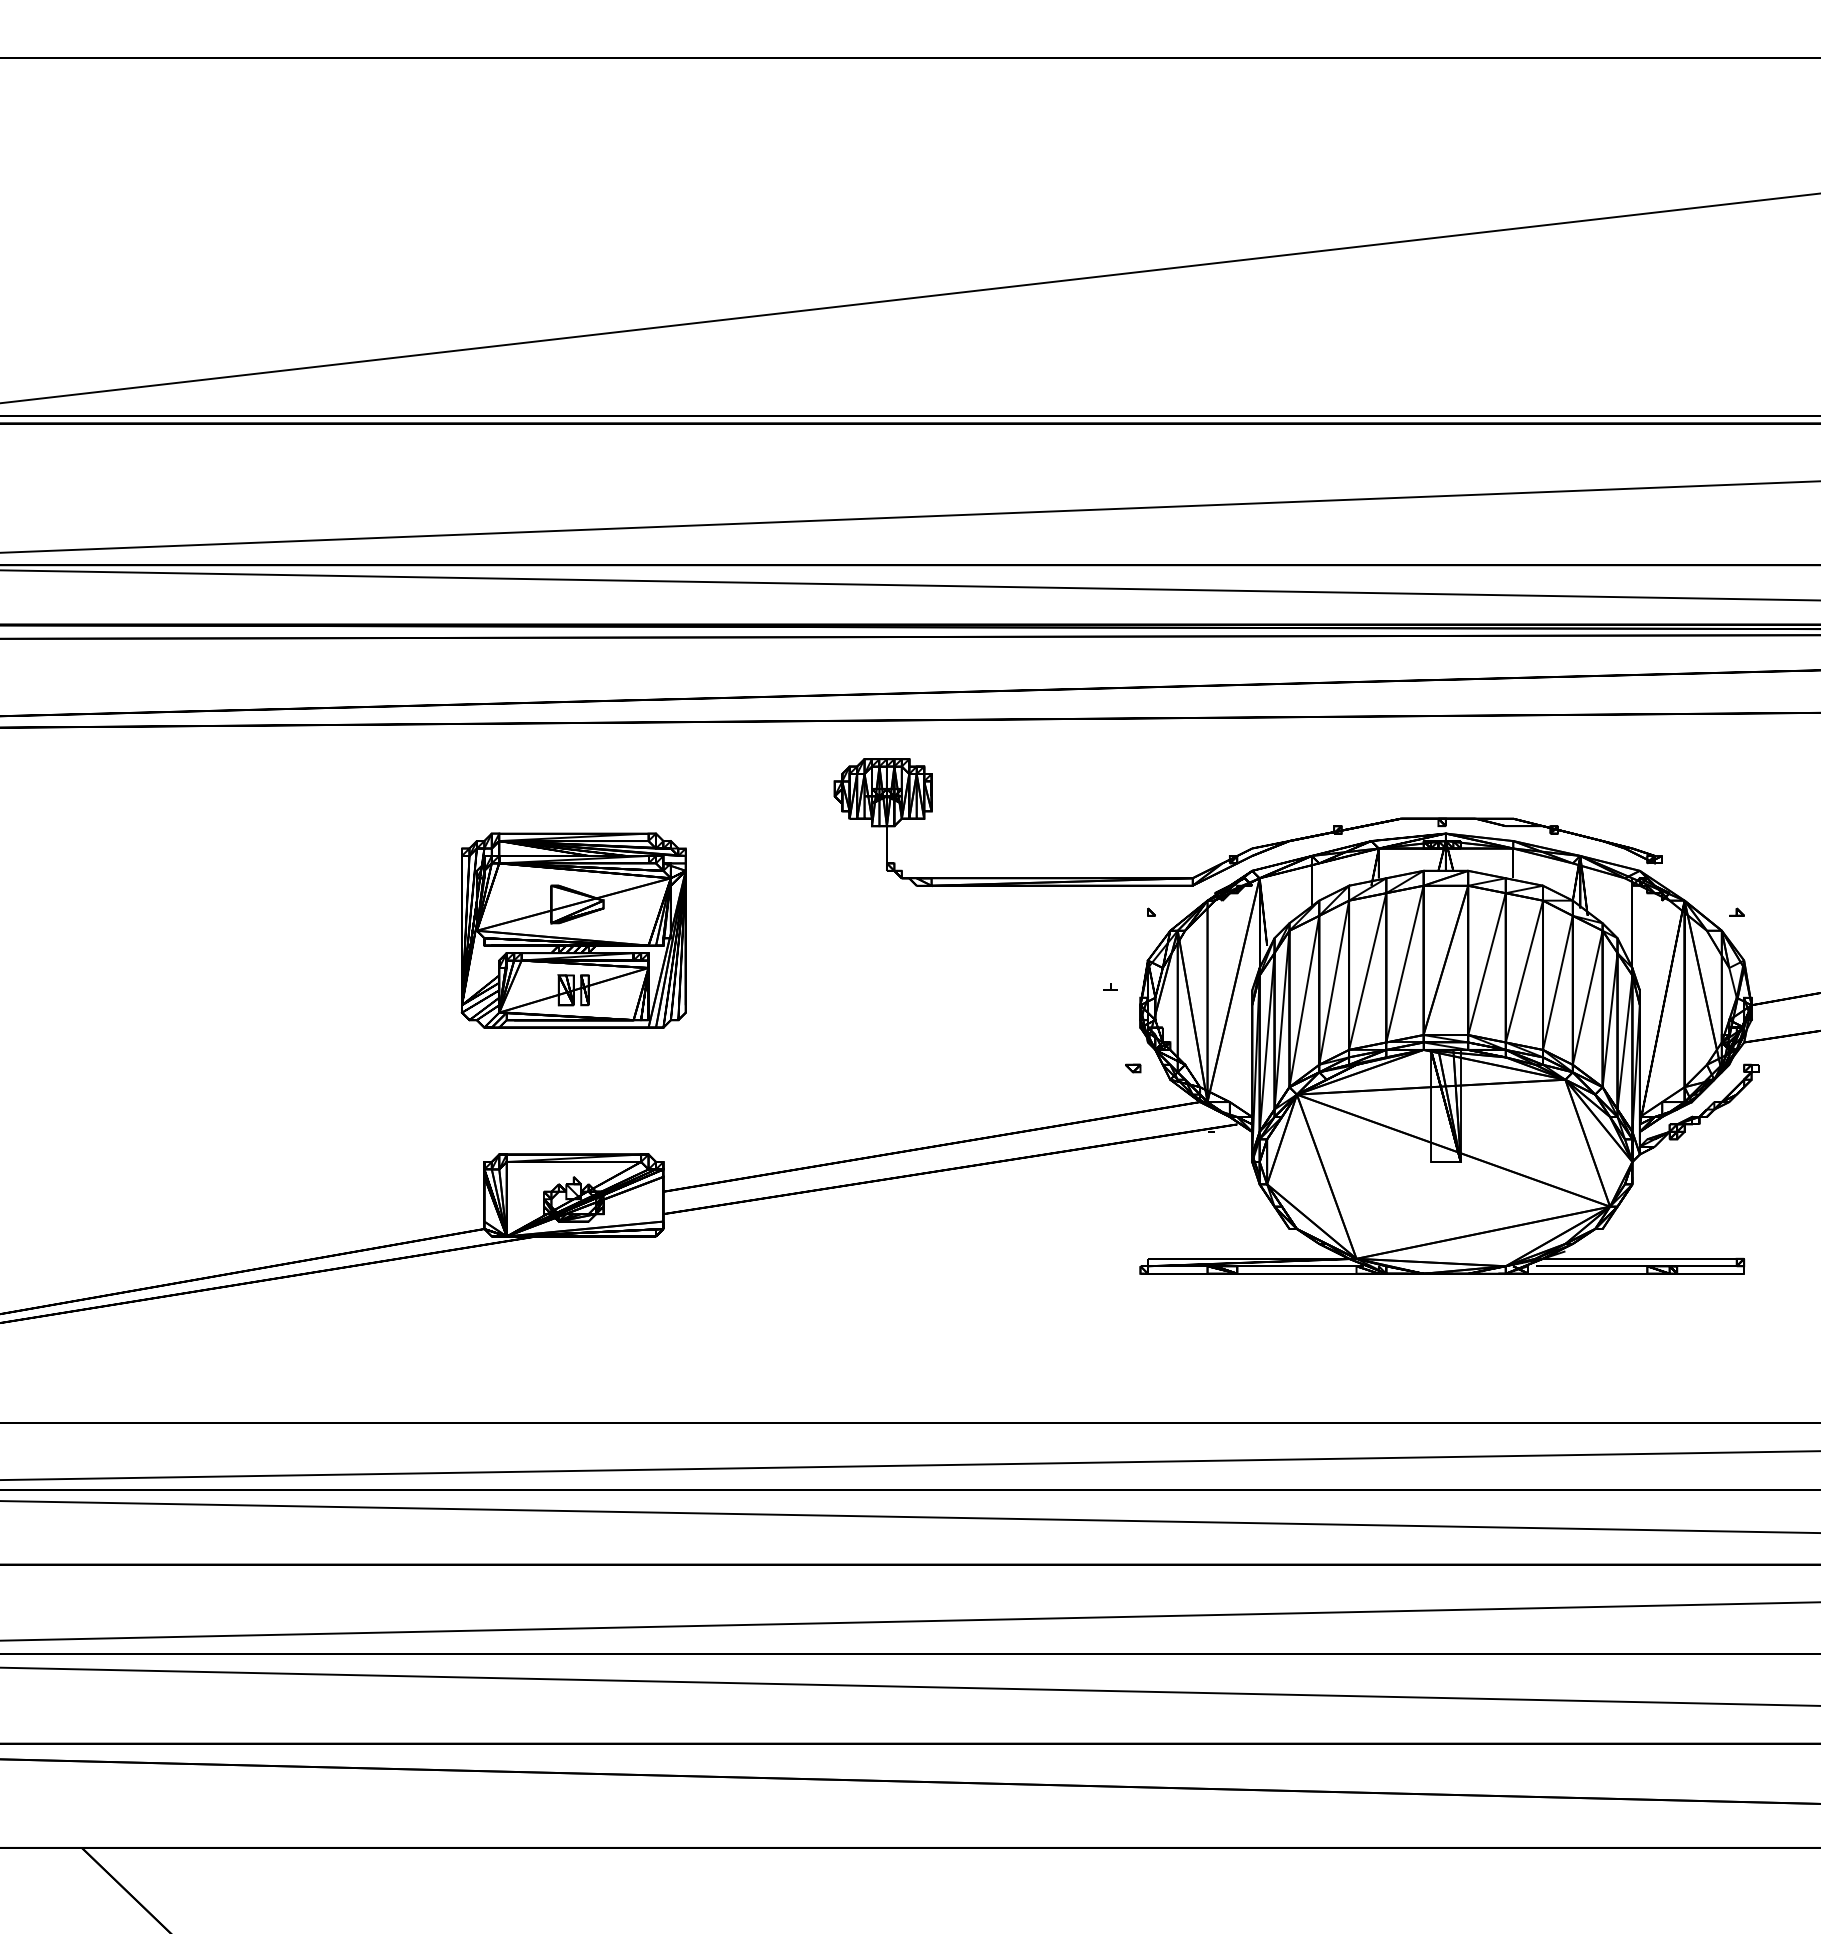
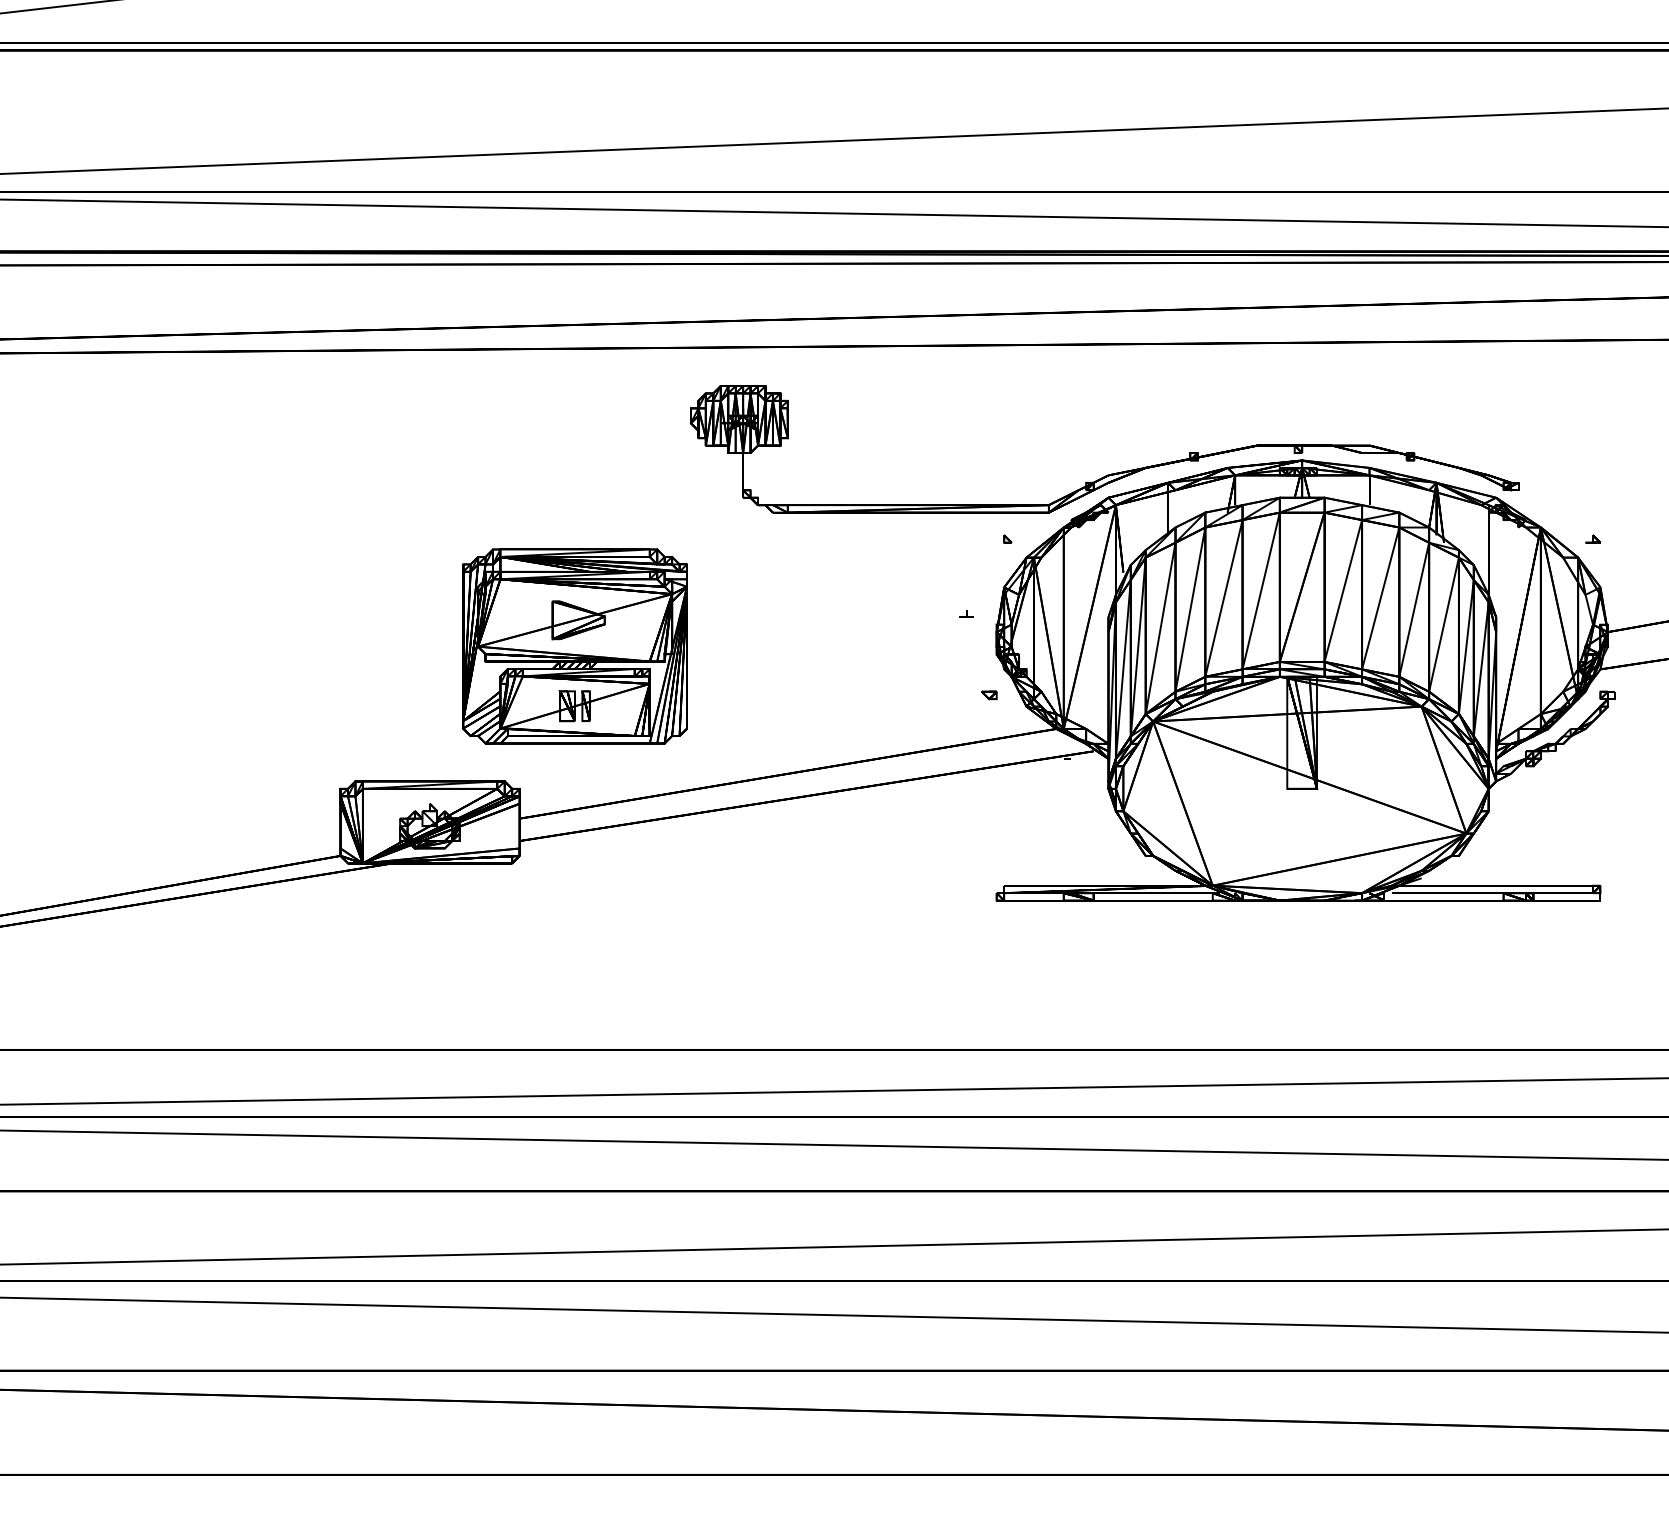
part: (573, 930) -> (574, 646), moved

